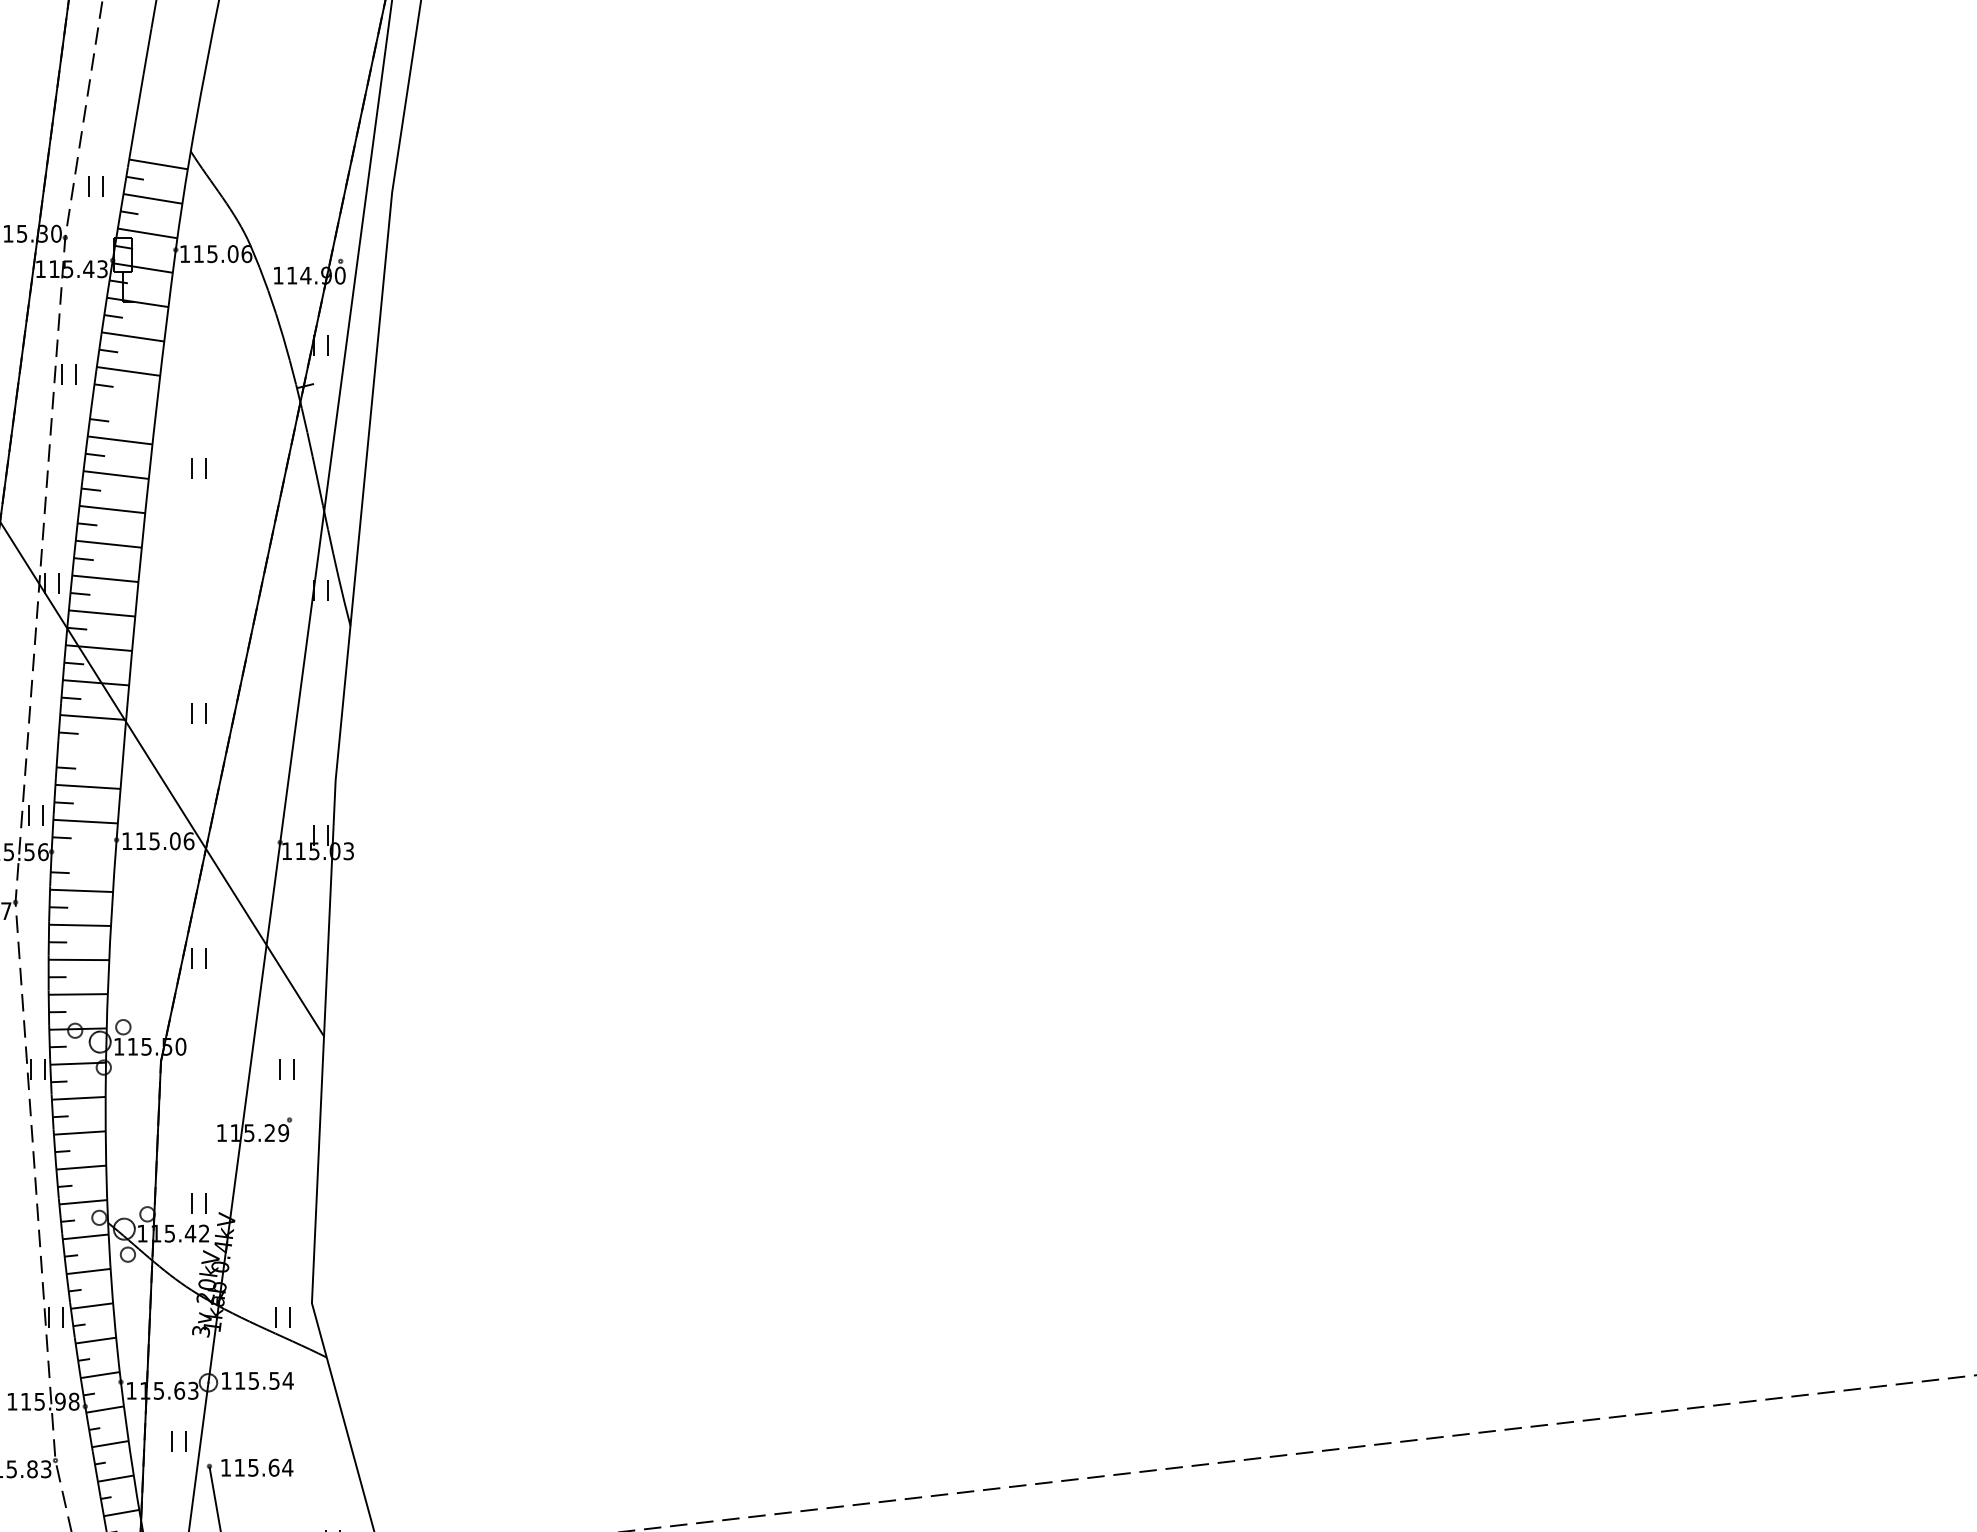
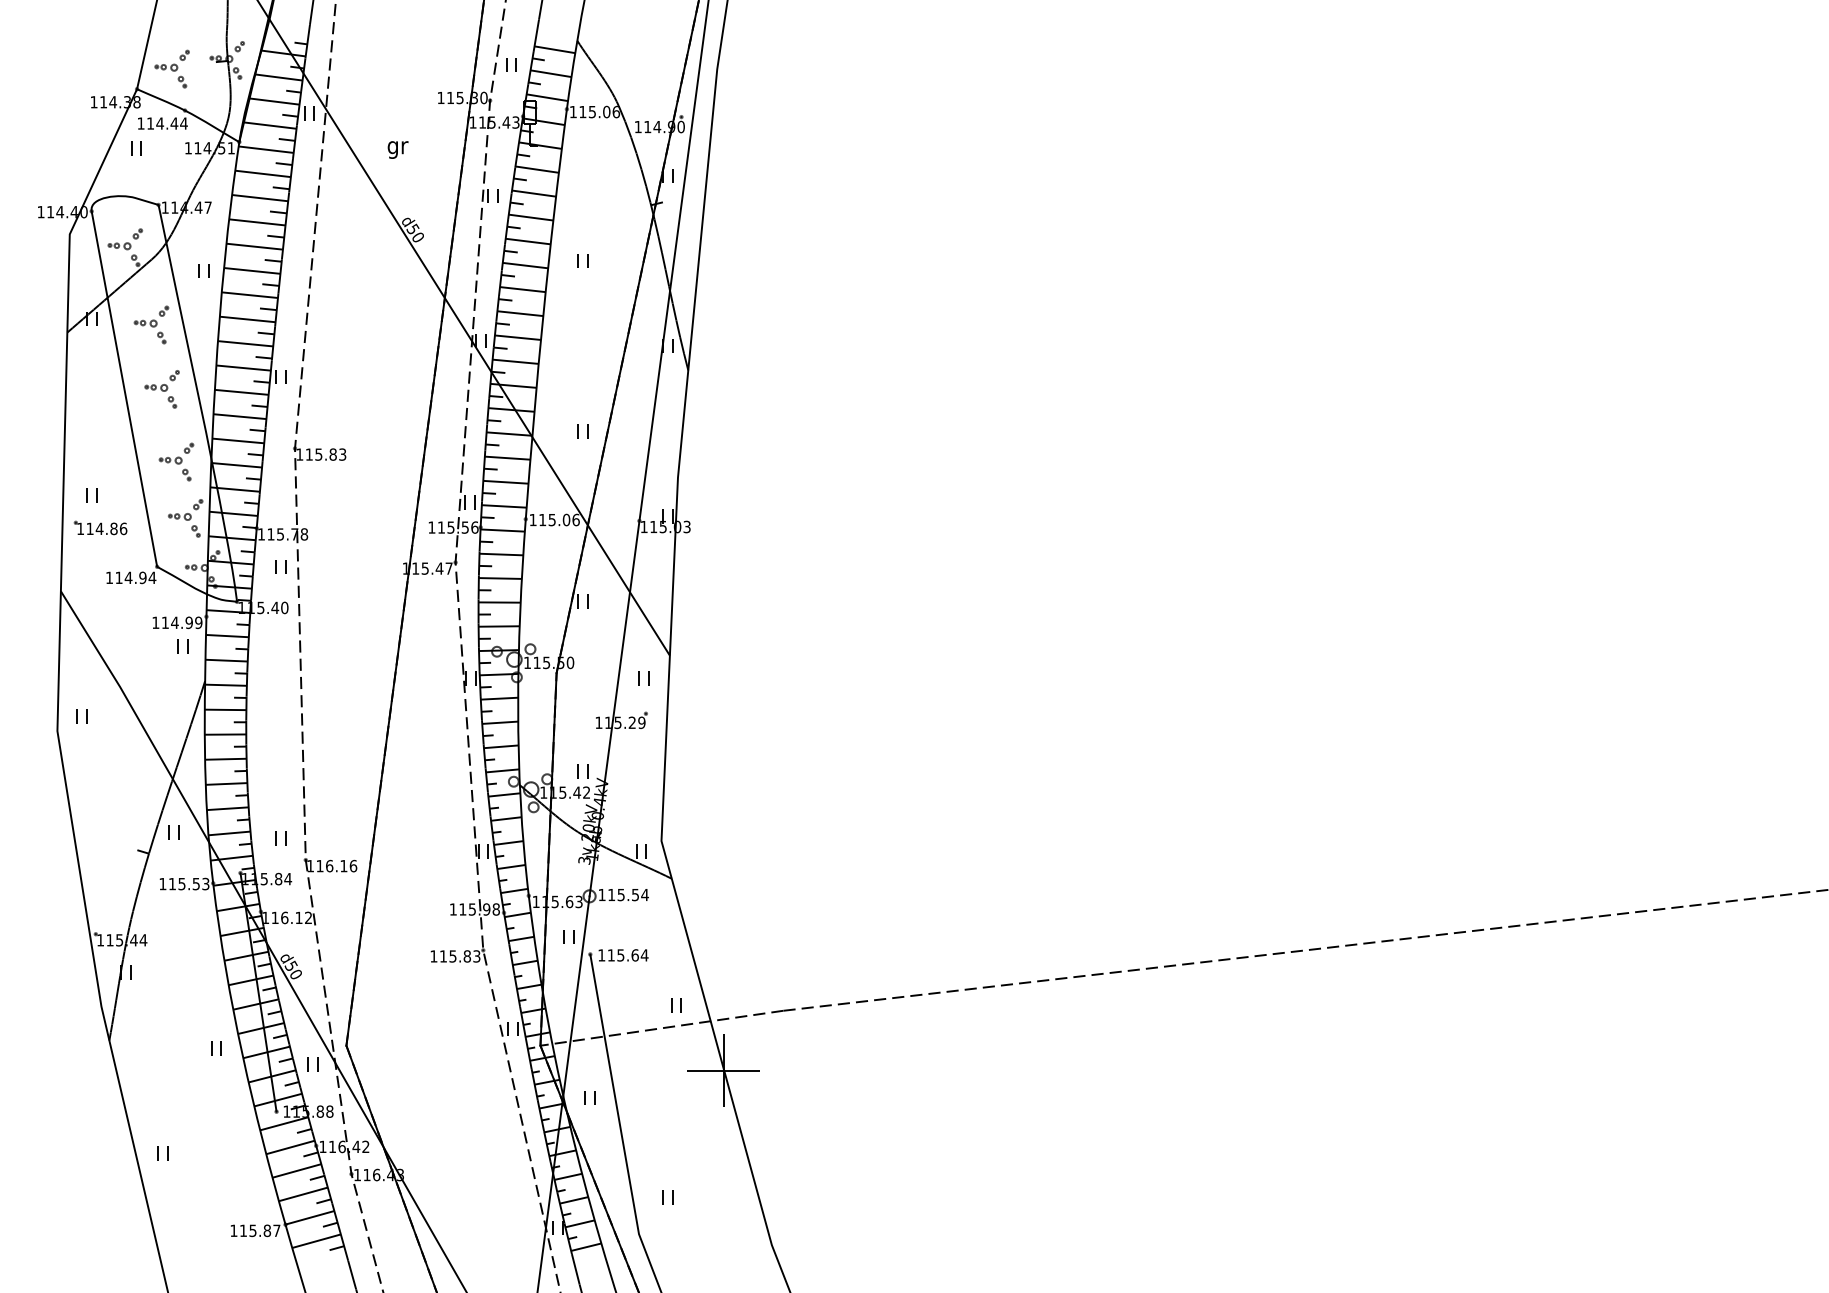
line: (123, 405) -> (530, 217), added
line: (90, 751) -> (507, 457), added
line: (83, 856) -> (502, 530), added

